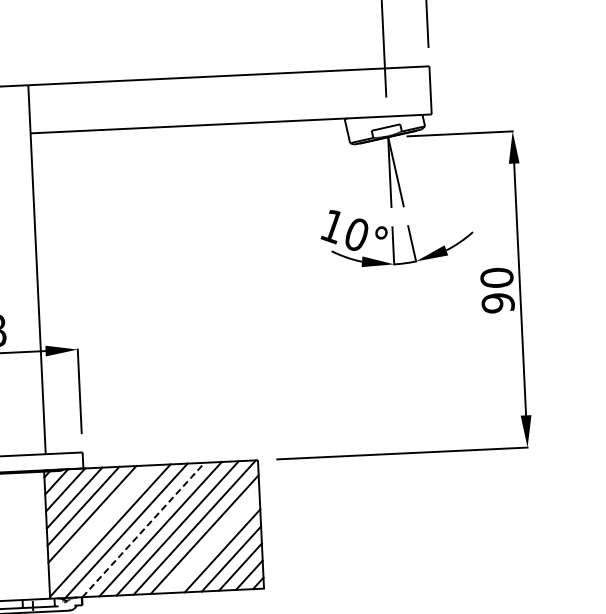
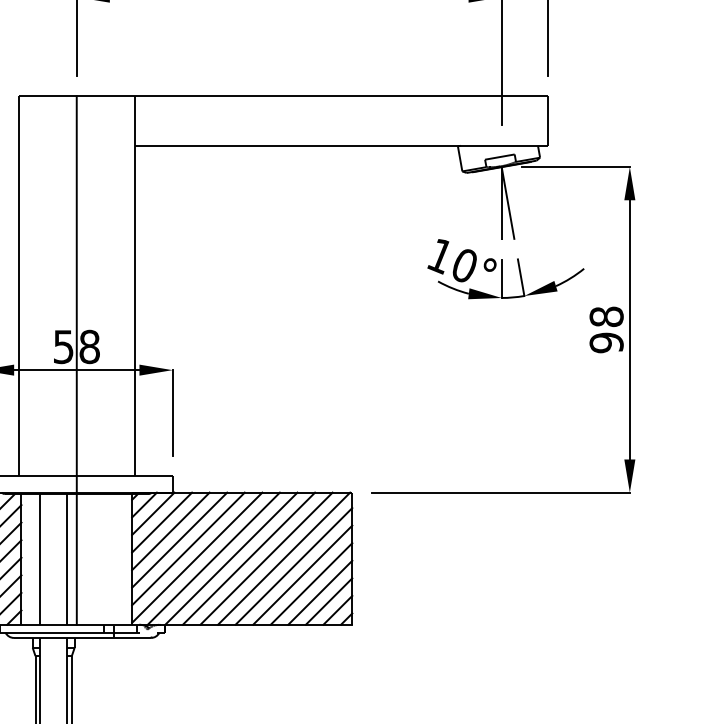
text: (496, 277) -> (606, 316), 90 -> 98
line: (101, 522) -> (188, 548), added
line: (143, 529) -> (231, 558), dashed -> solid
line: (213, 542) -> (302, 574), added

